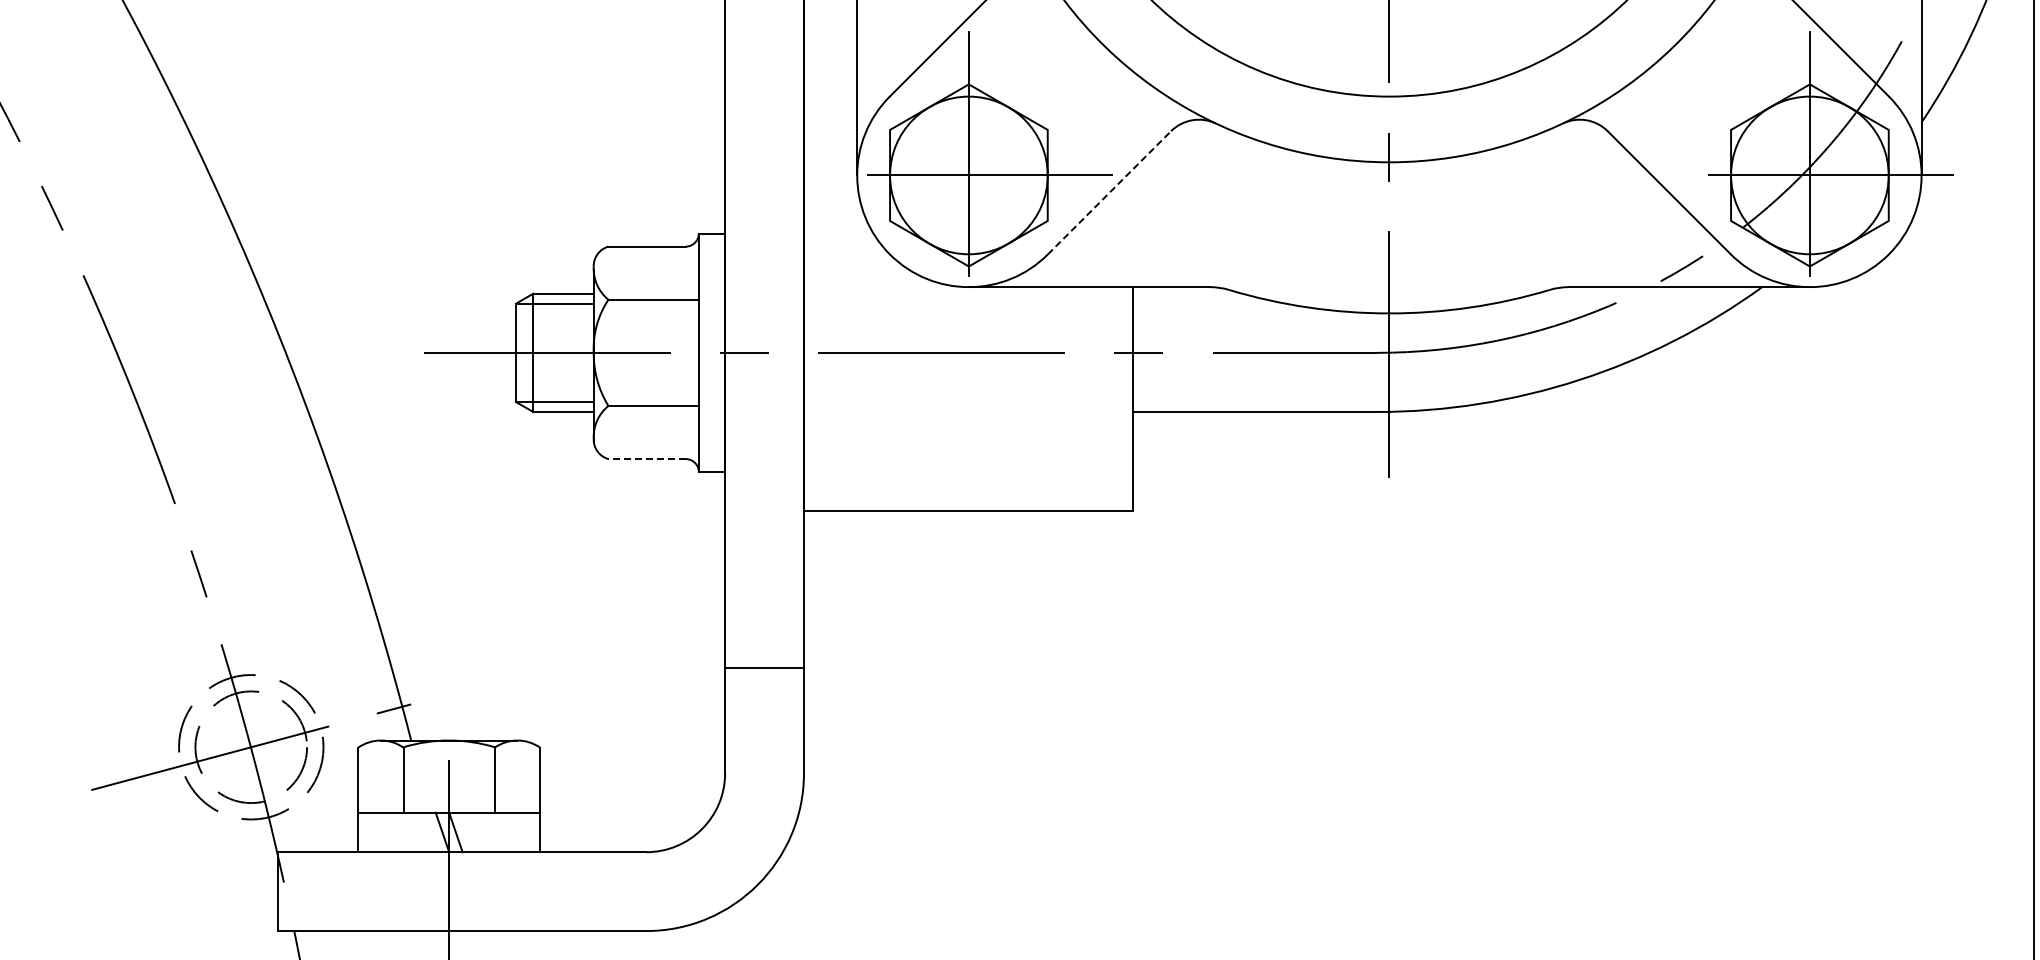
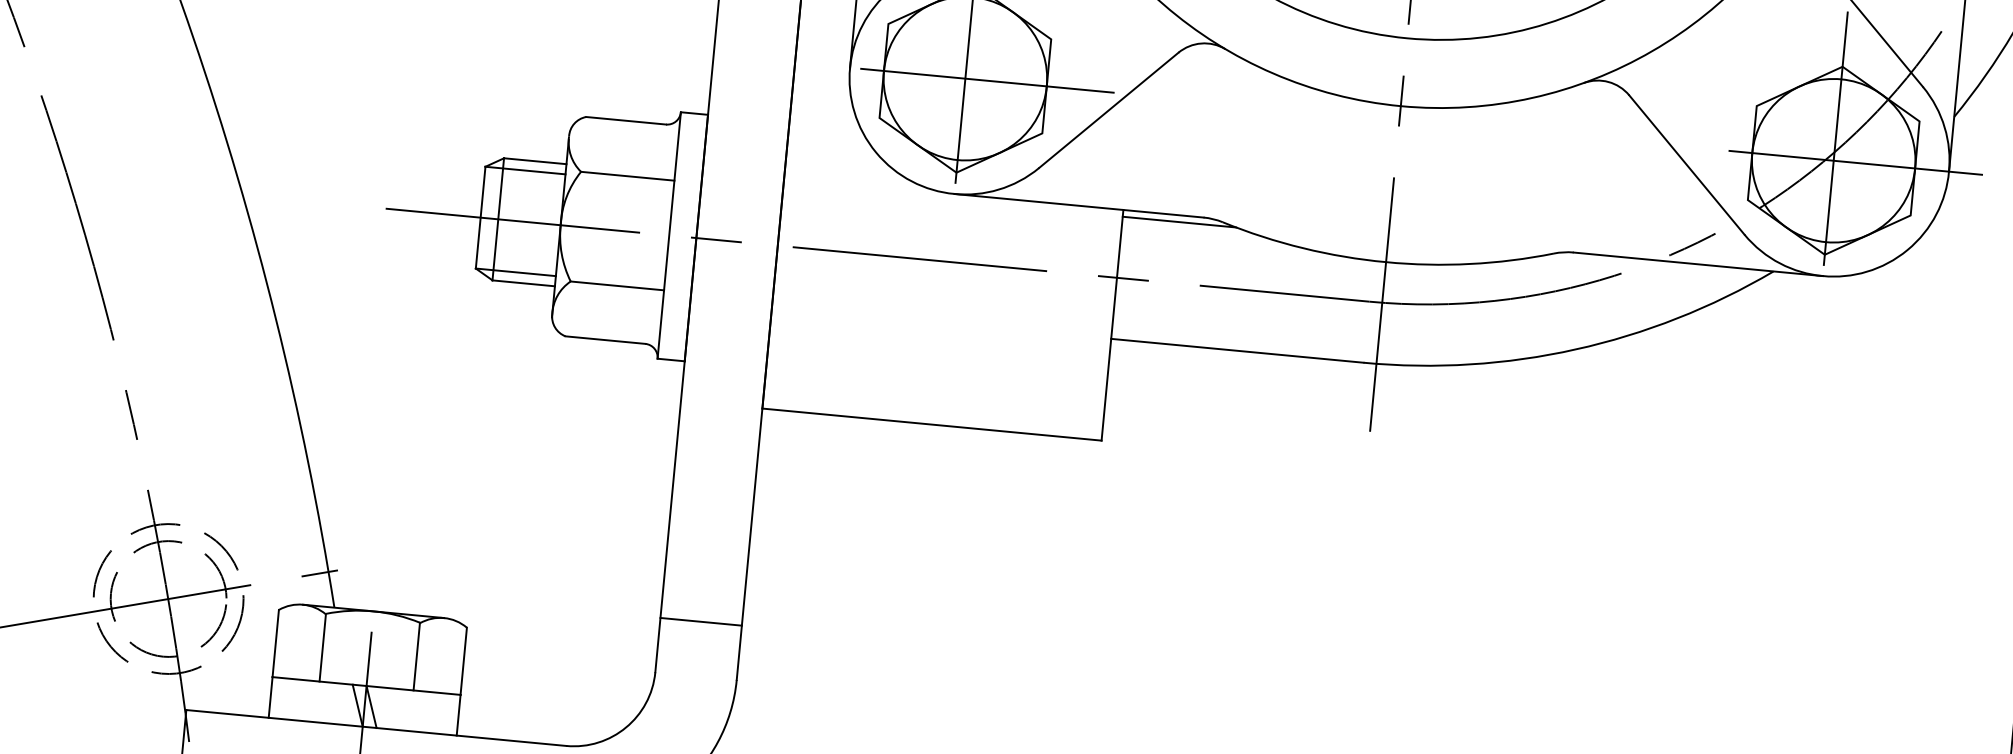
line: (1109, 192) -> (1108, 110), dashed -> solid
line: (1187, 293) -> (1179, 221), added
line: (647, 459) -> (605, 340), dashed -> solid
line: (764, 667) -> (701, 621), moved

